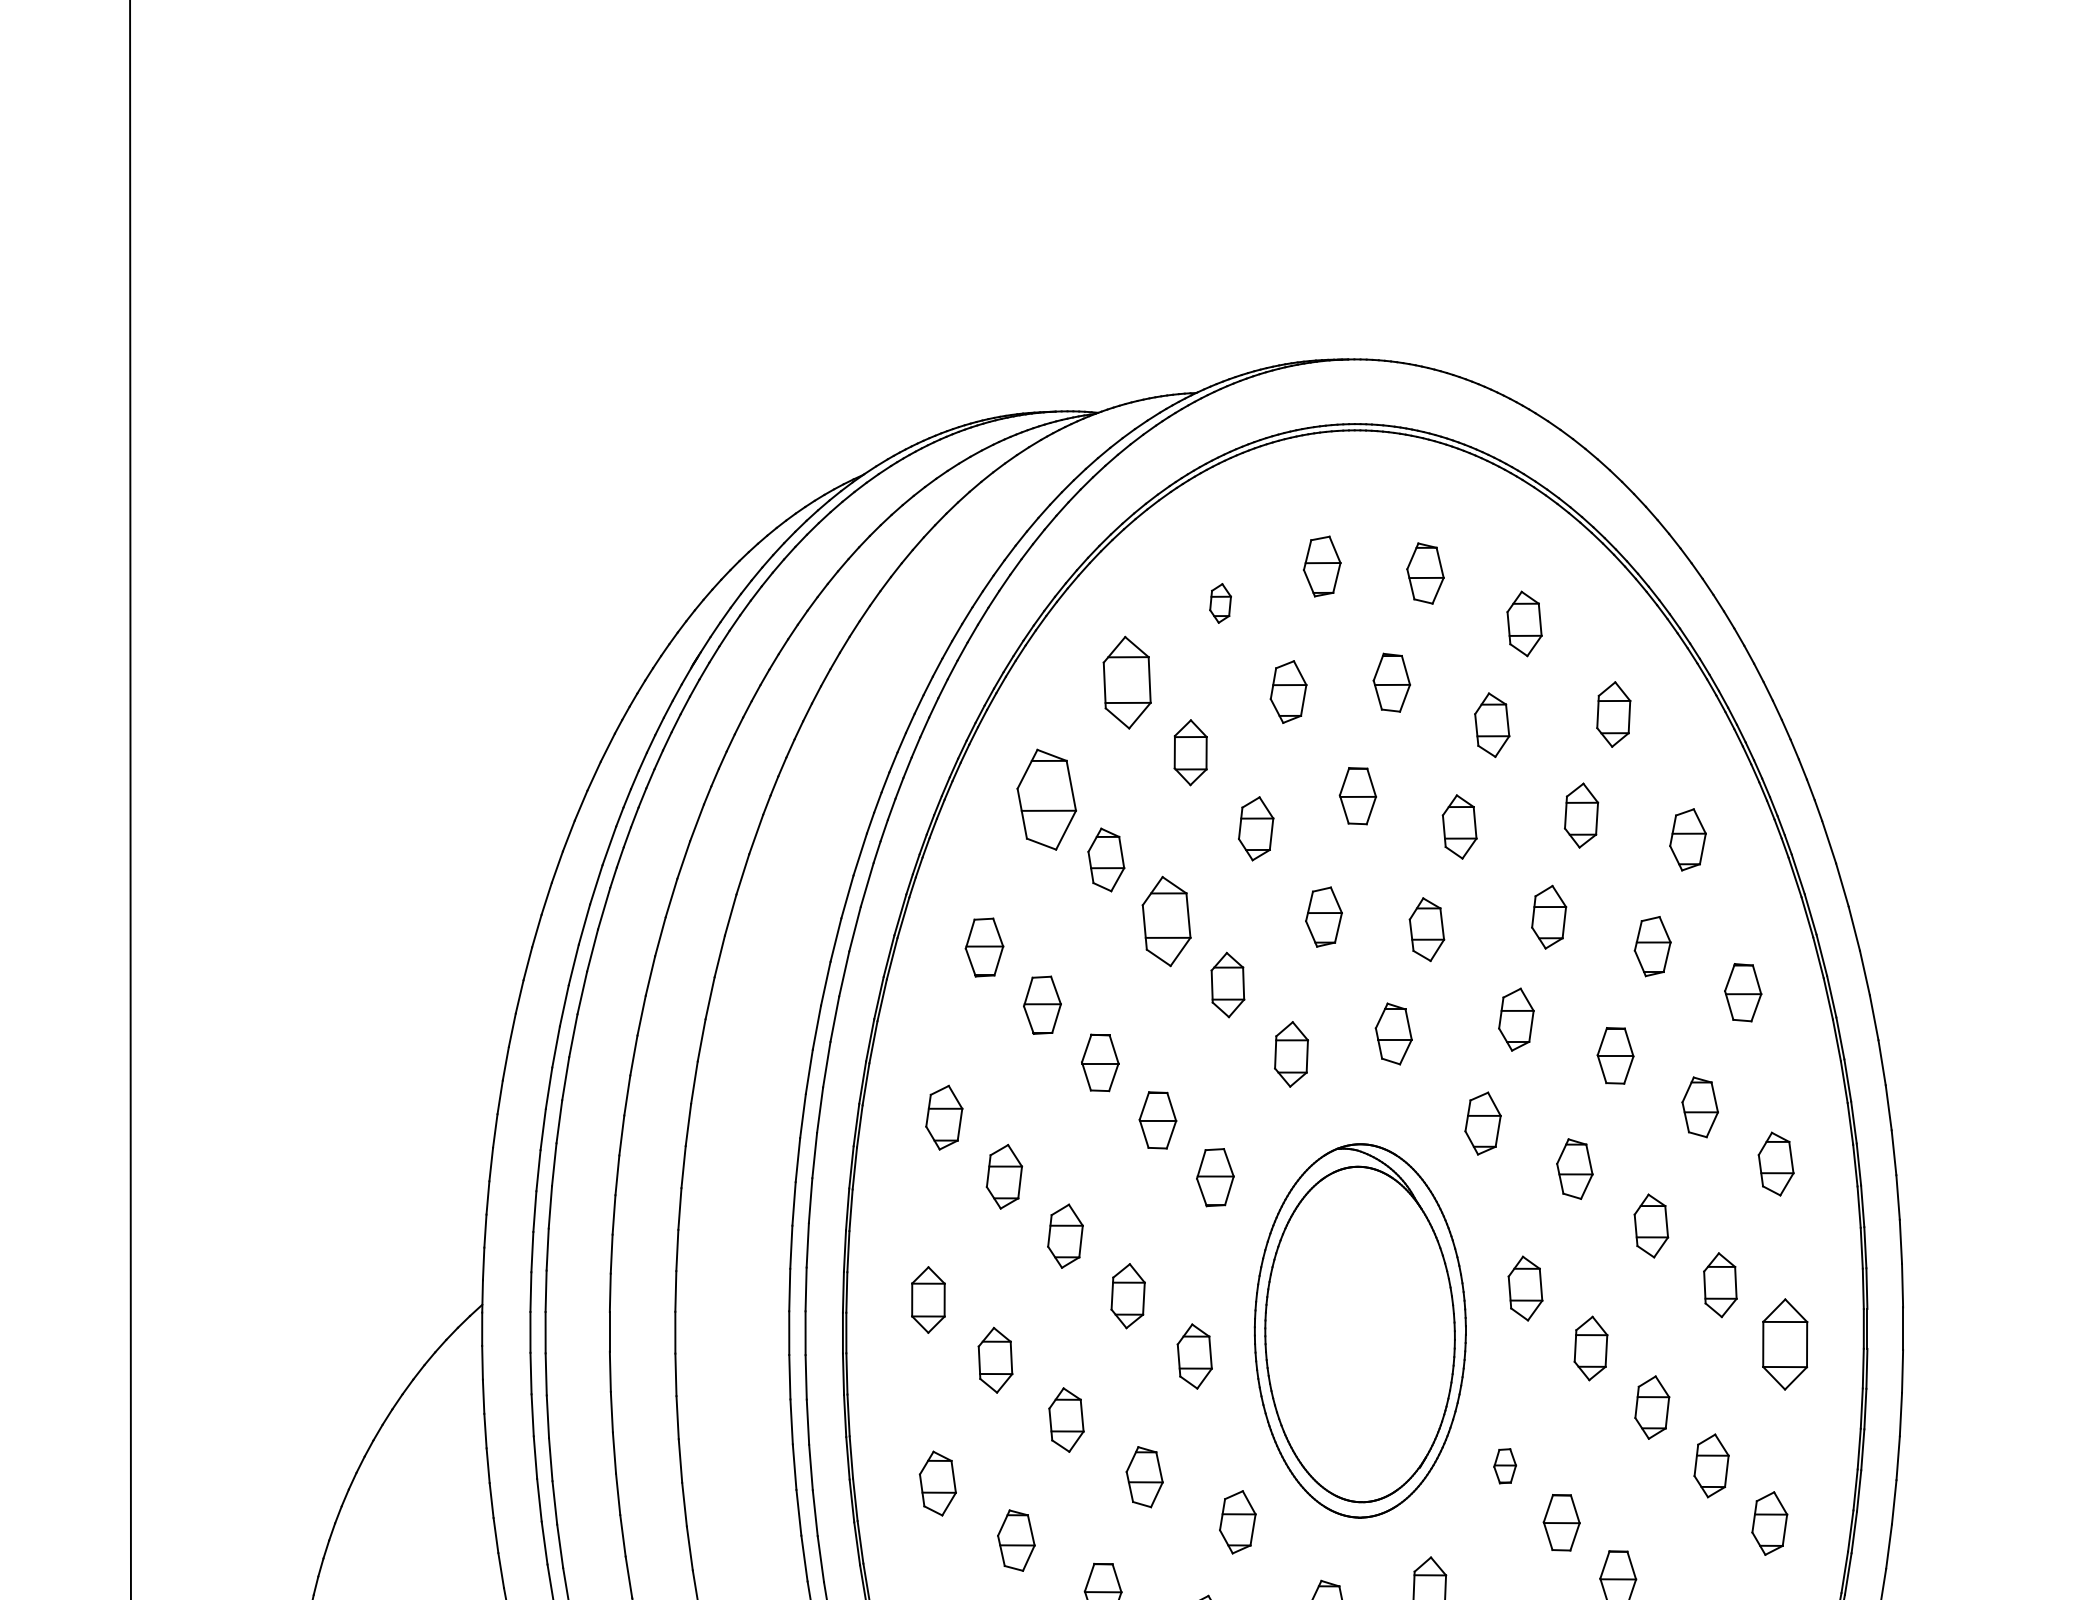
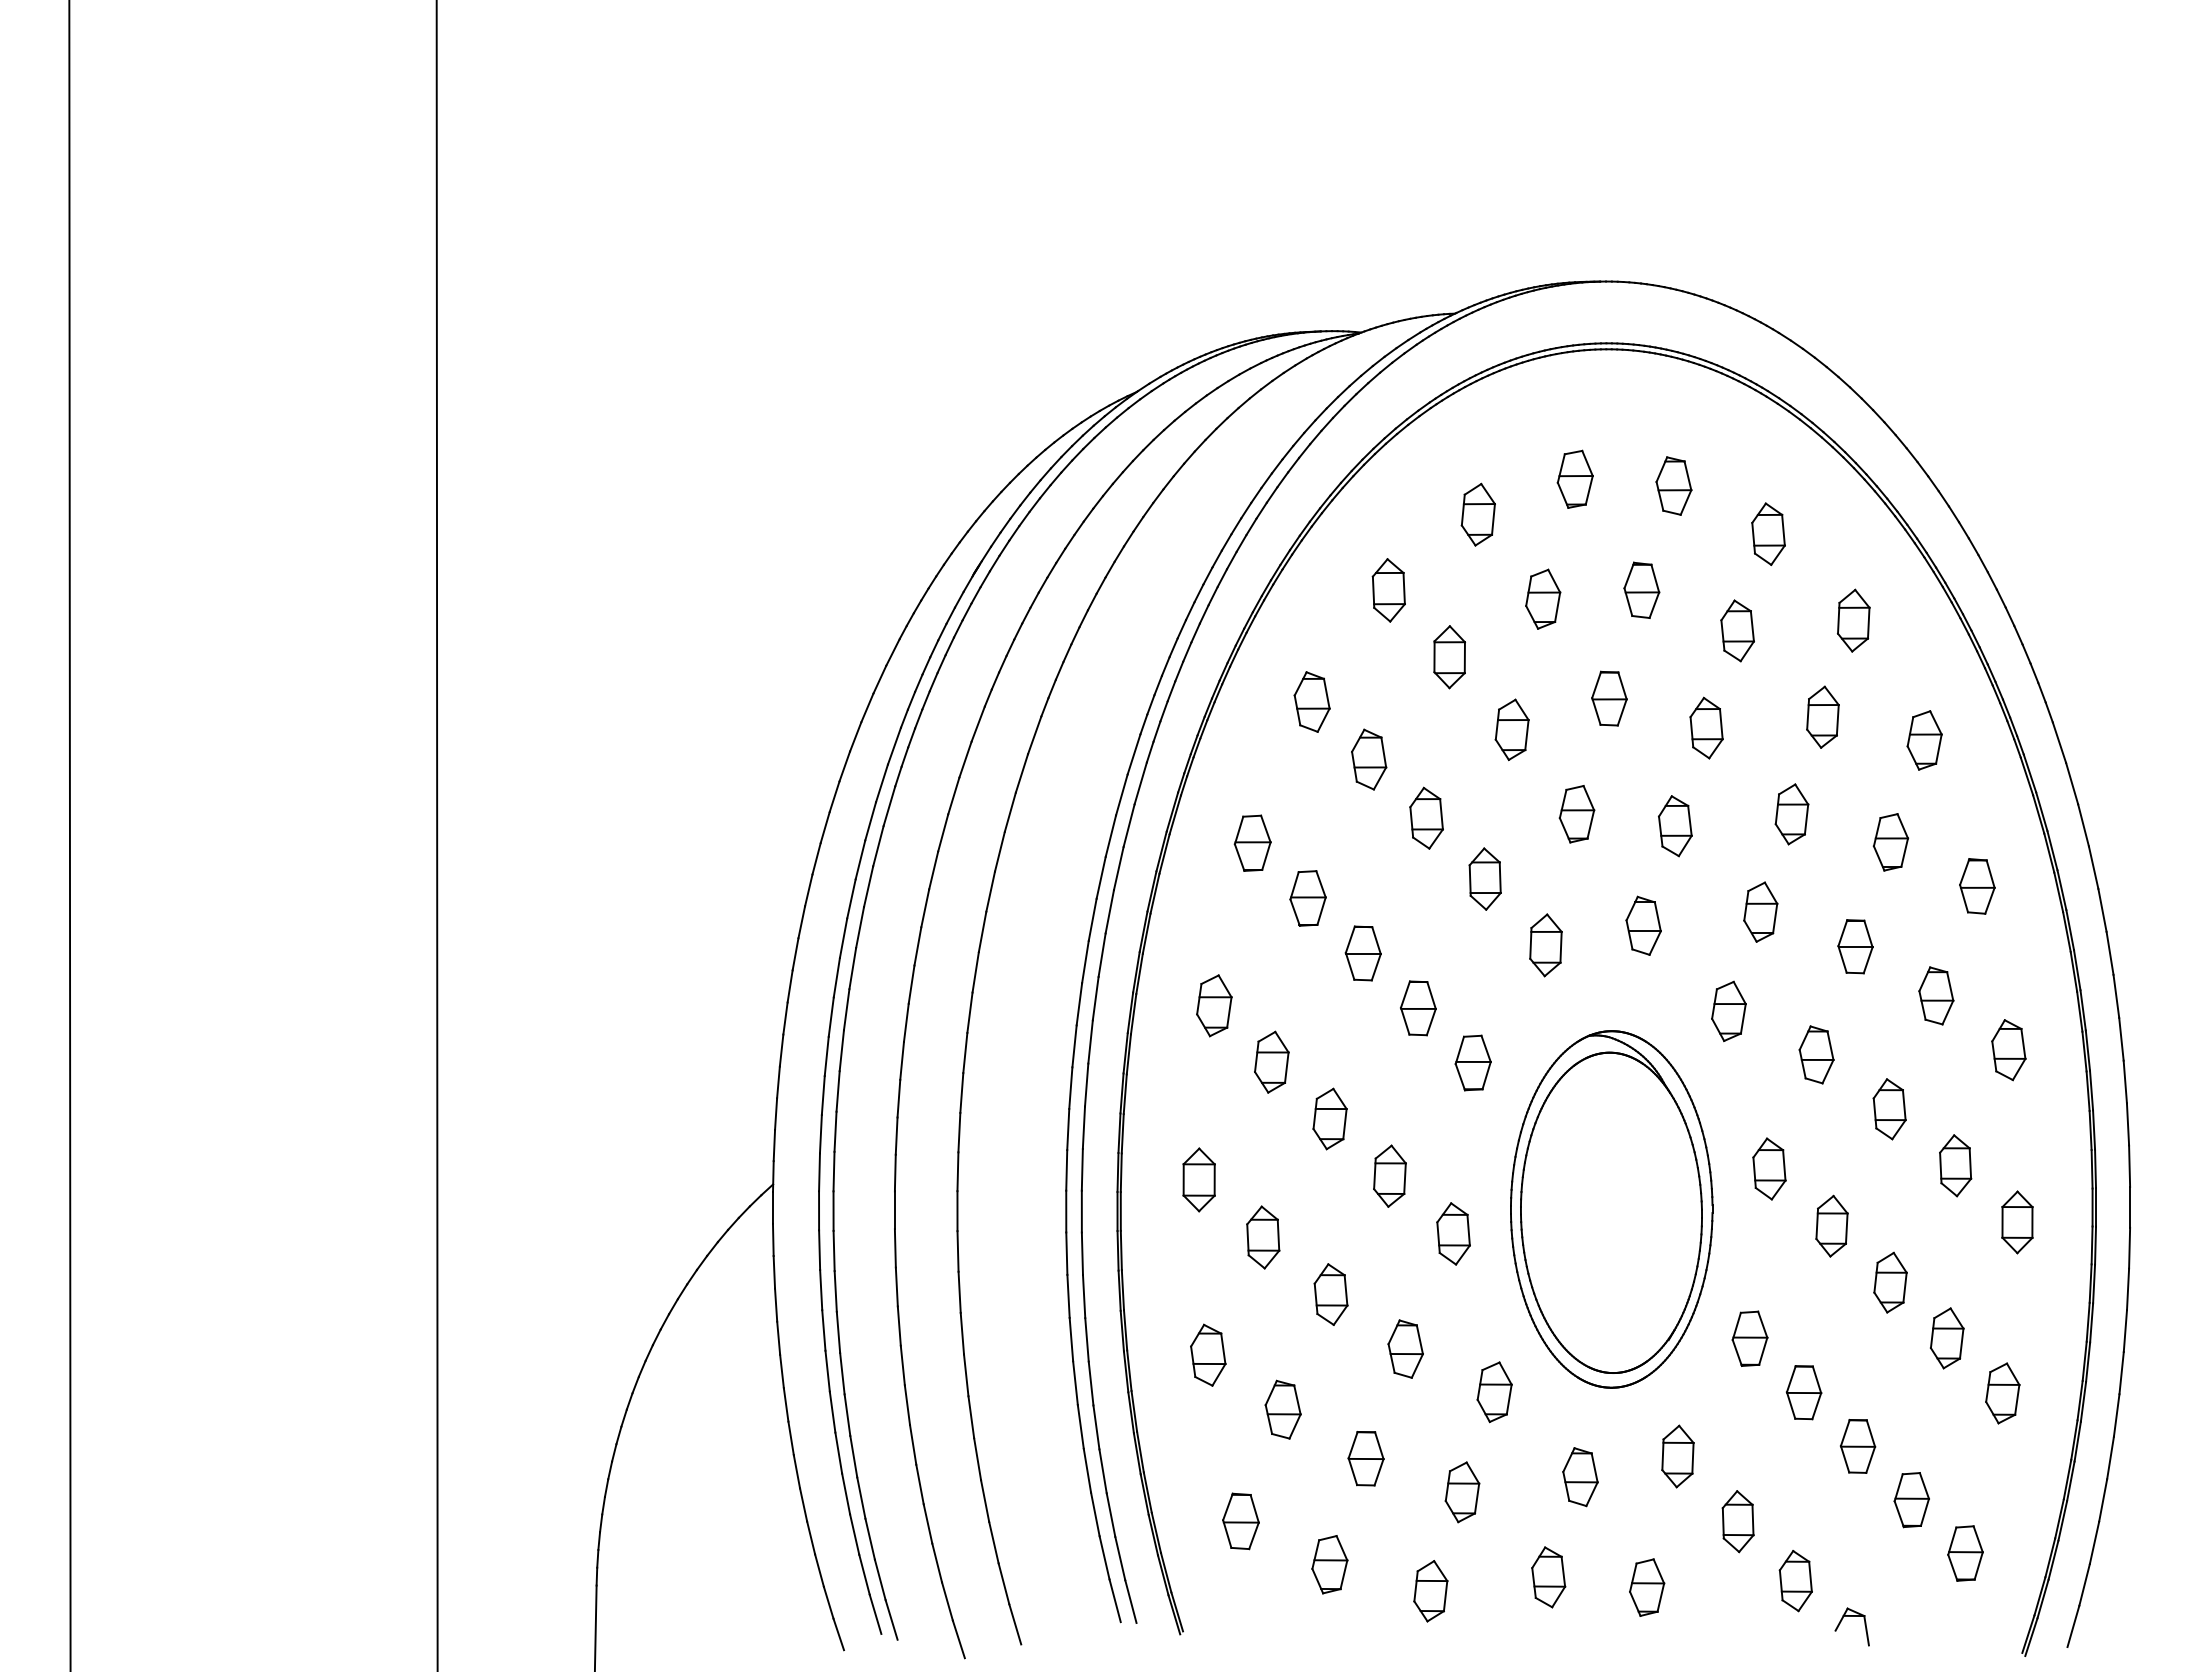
part: (1219, 603) -> (1477, 514), size x1.67
part: (1126, 682) -> (1388, 590), size x0.71
part: (1046, 799) -> (1311, 701), size x0.62
part: (1166, 920) -> (1426, 817), size x0.71
part: (1785, 1344) -> (2017, 1222), size x0.71
part: (1504, 1466) -> (1749, 1338), size x1.67

